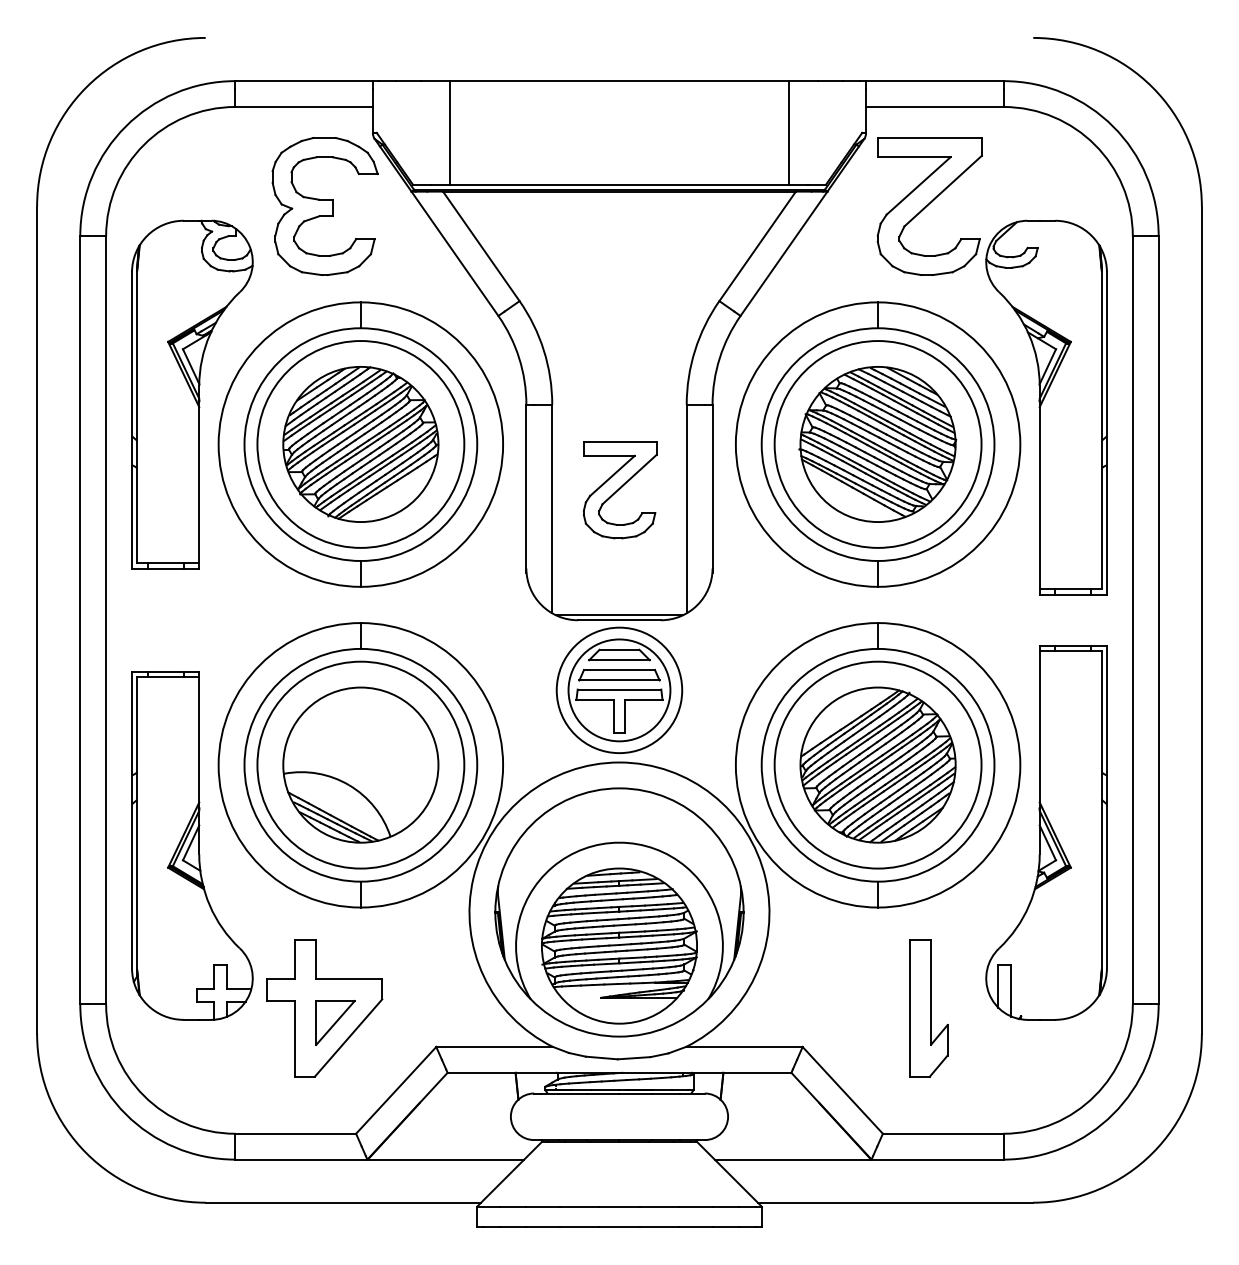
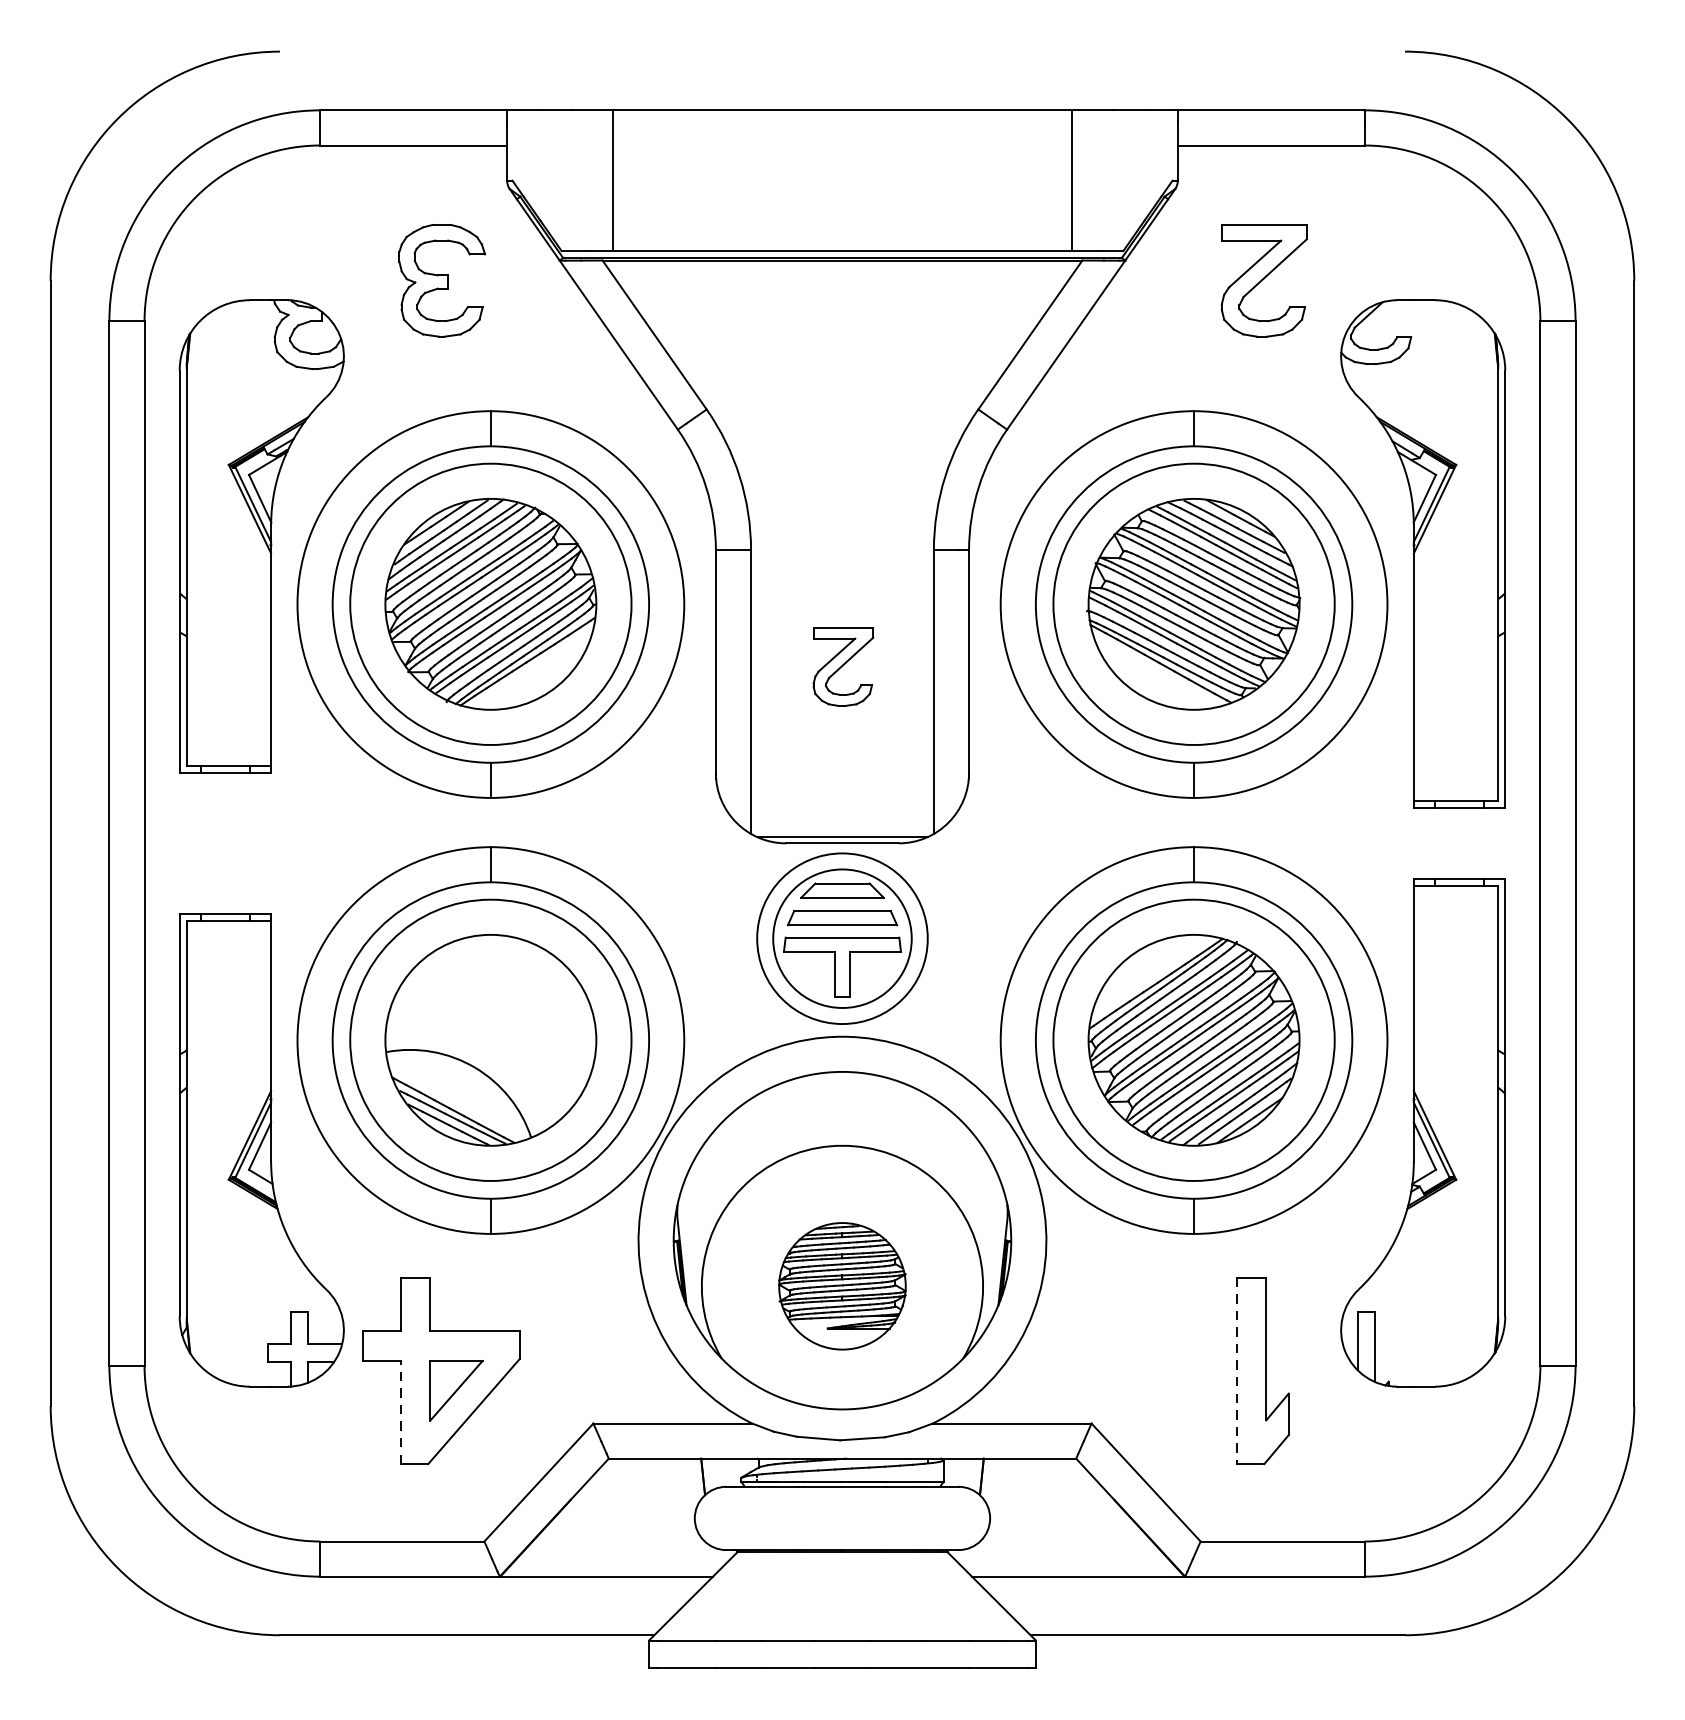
part: (324, 206) -> (441, 280), size x0.6
part: (929, 206) -> (1263, 280), size x0.6
part: (619, 490) -> (842, 666), size x0.6
part: (619, 945) -> (842, 1285), size x0.6
line: (909, 1008) -> (1236, 1371), solid -> dashed
line: (294, 1038) -> (400, 1411), solid -> dashed

